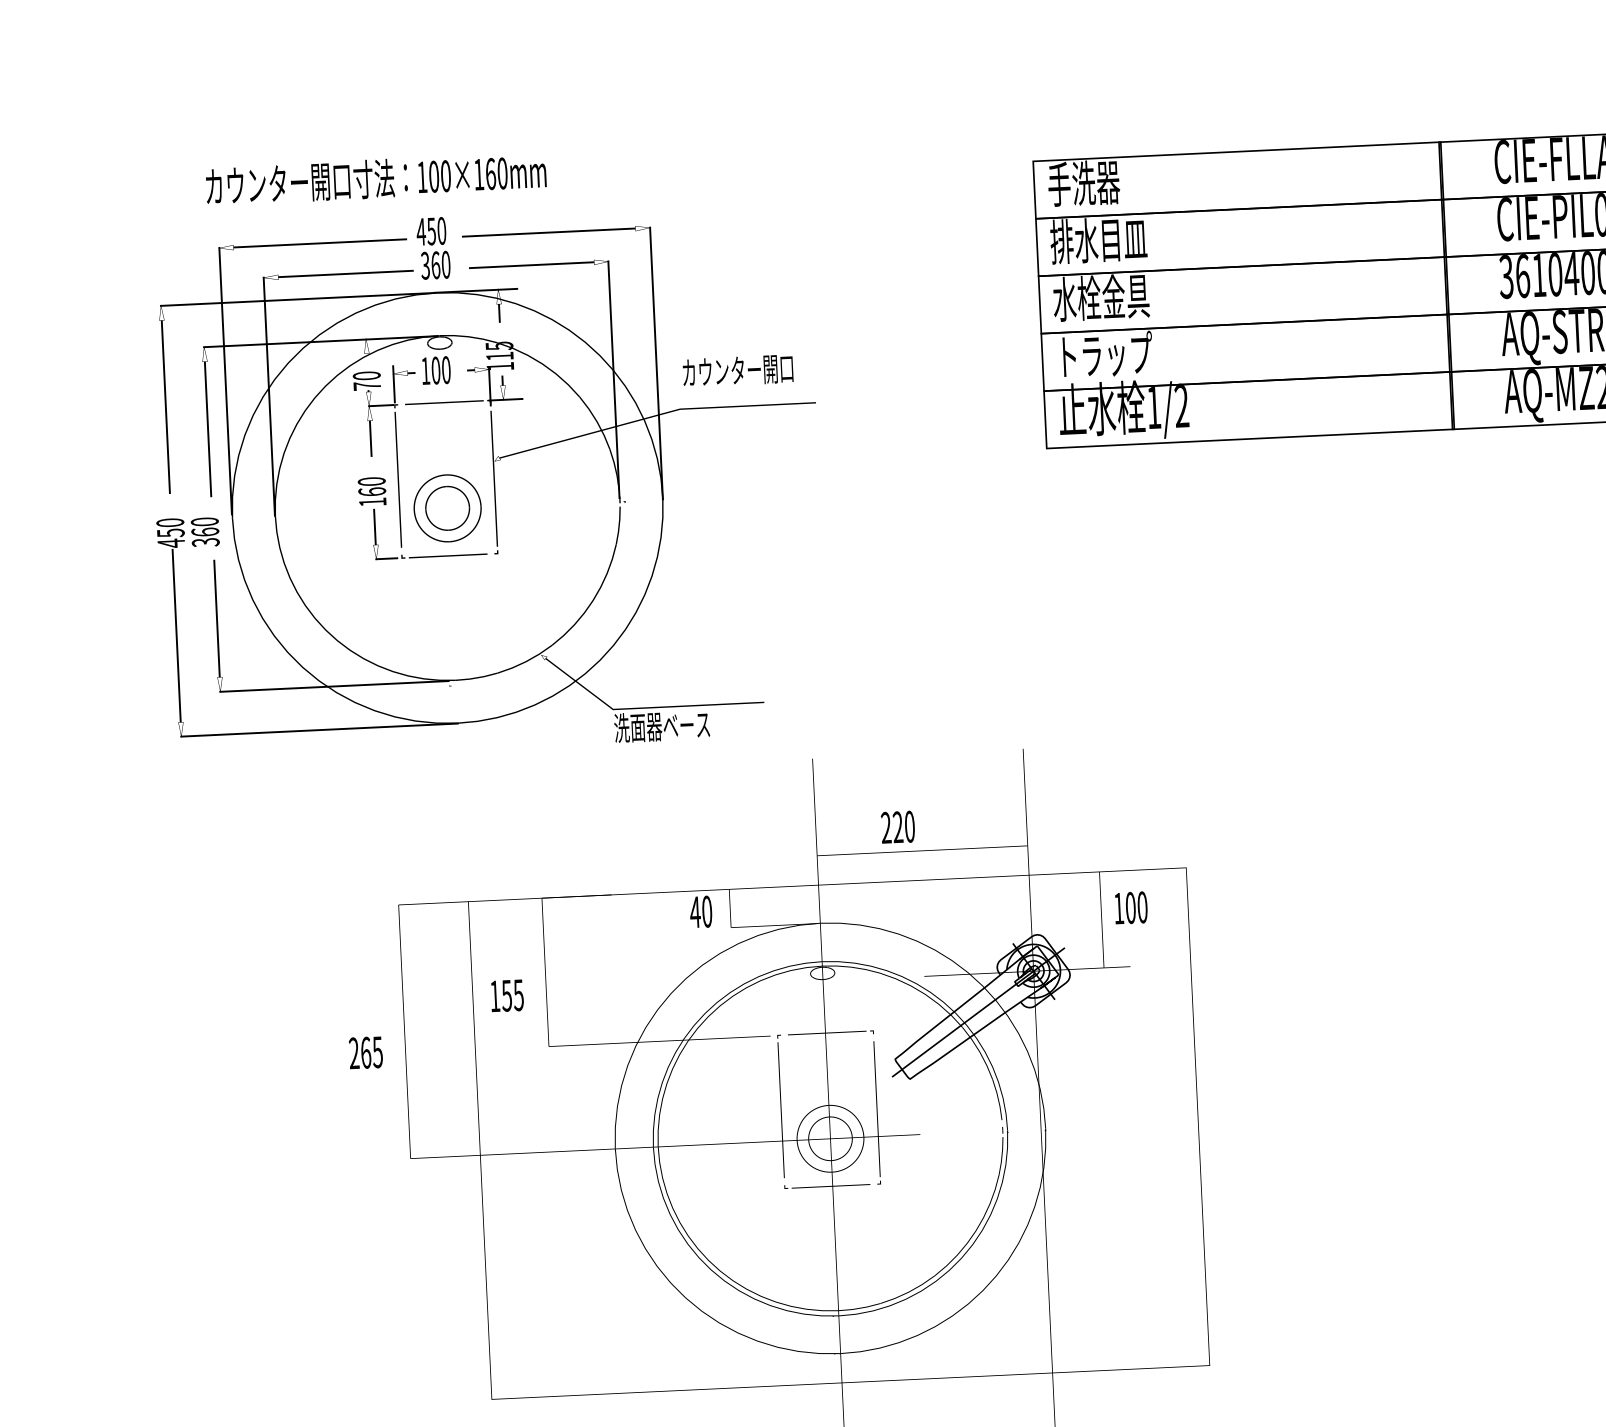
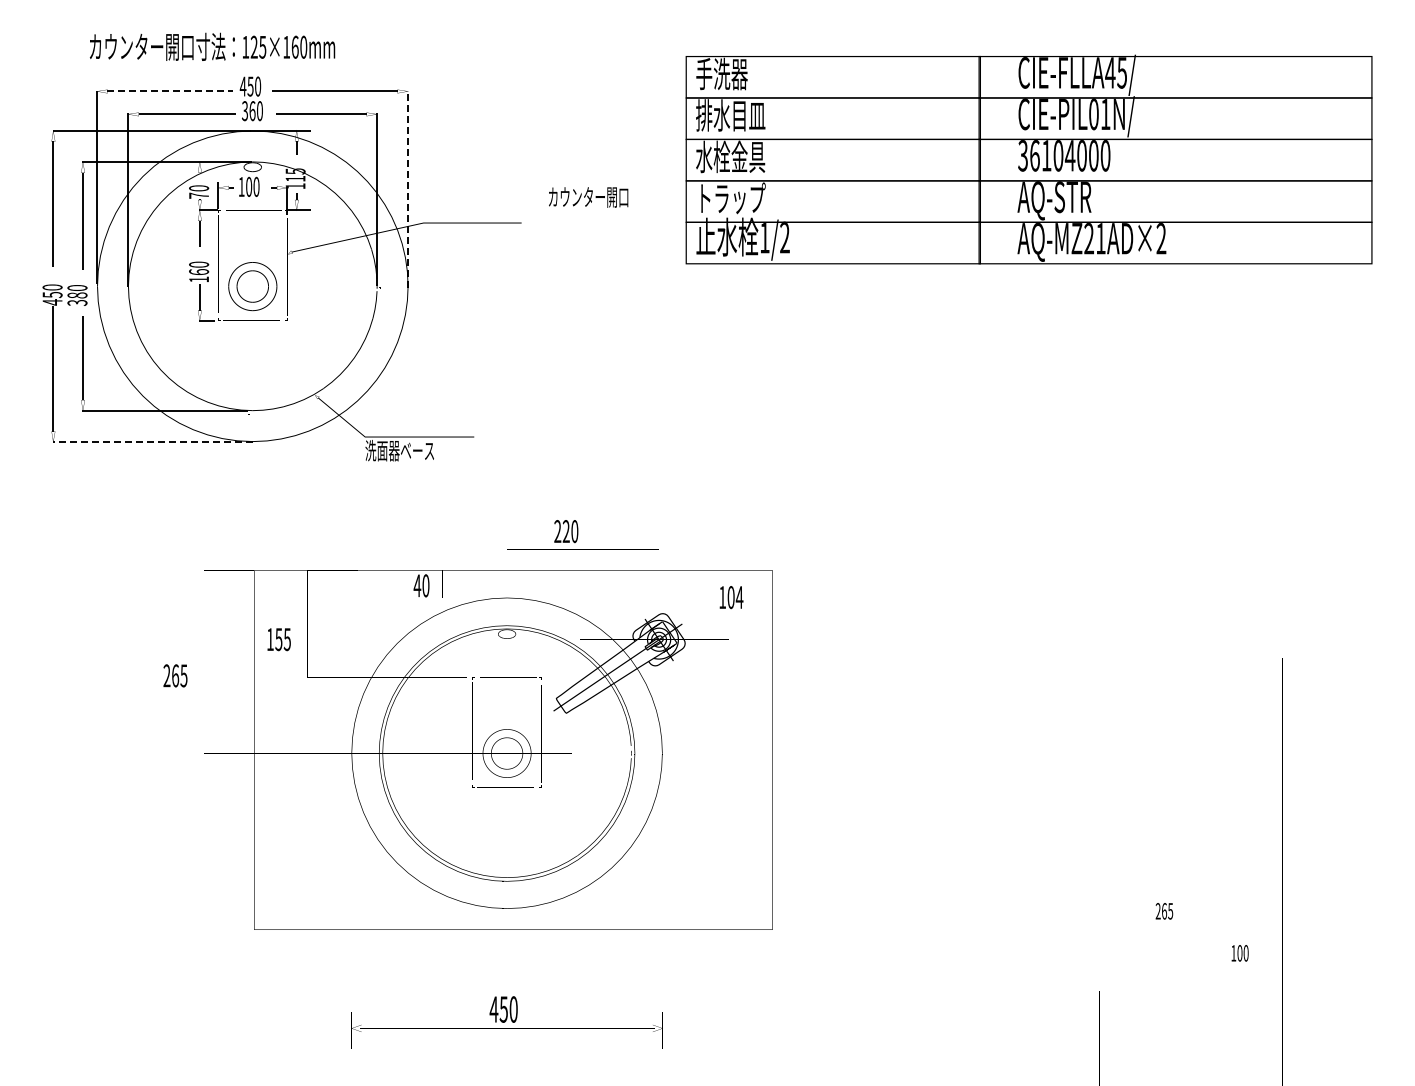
text: (439, 175) -> (258, 46), 100×160mm -> 125×160mm
line: (320, 243) -> (170, 91), solid -> dashed
line: (657, 363) -> (408, 189), solid -> dashed
text: (737, 371) -> (588, 197), moved
text: (205, 532) -> (77, 295), 360 -> 380
line: (318, 729) -> (152, 441), solid -> dashed
text: (1142, 907) -> (739, 597), 100 -> 104

